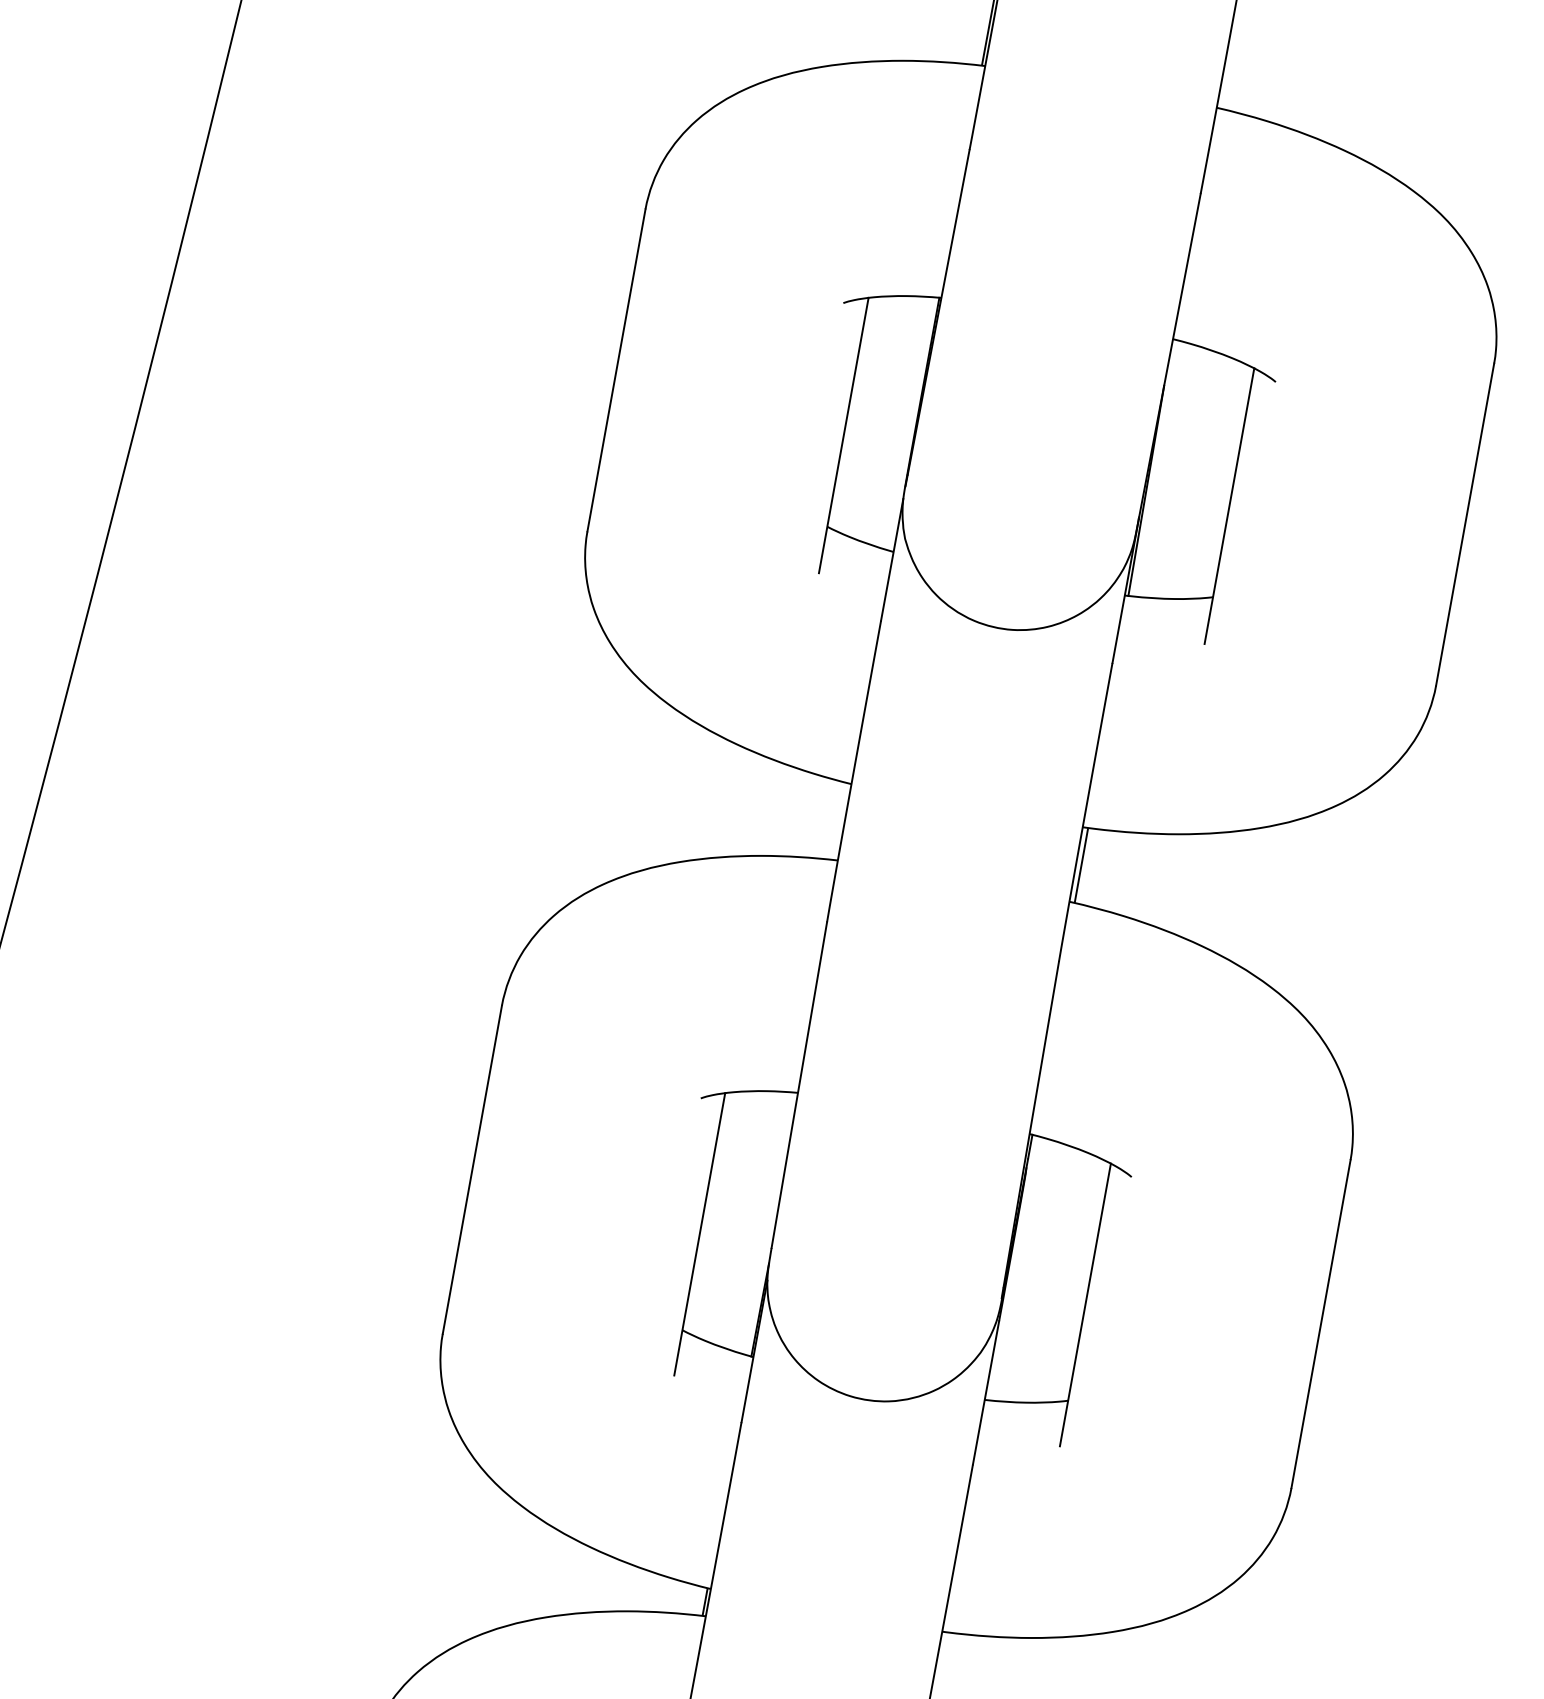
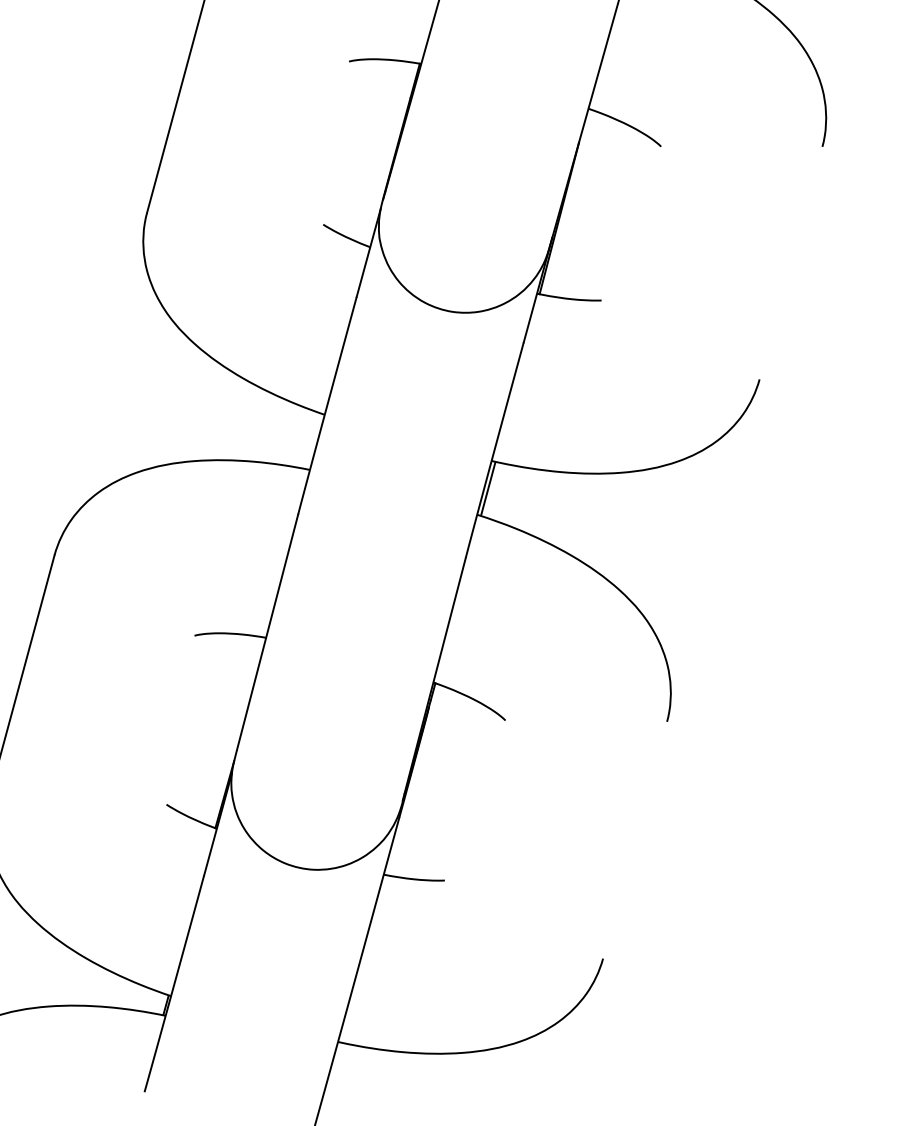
line: (843, 435) -> (340, 158), removed
line: (1229, 506) -> (619, 235), removed
line: (1465, 524) -> (791, 263), removed
line: (699, 1234) -> (185, 735), removed
line: (1084, 1304) -> (462, 810), removed
line: (1320, 1324) -> (634, 840), removed

